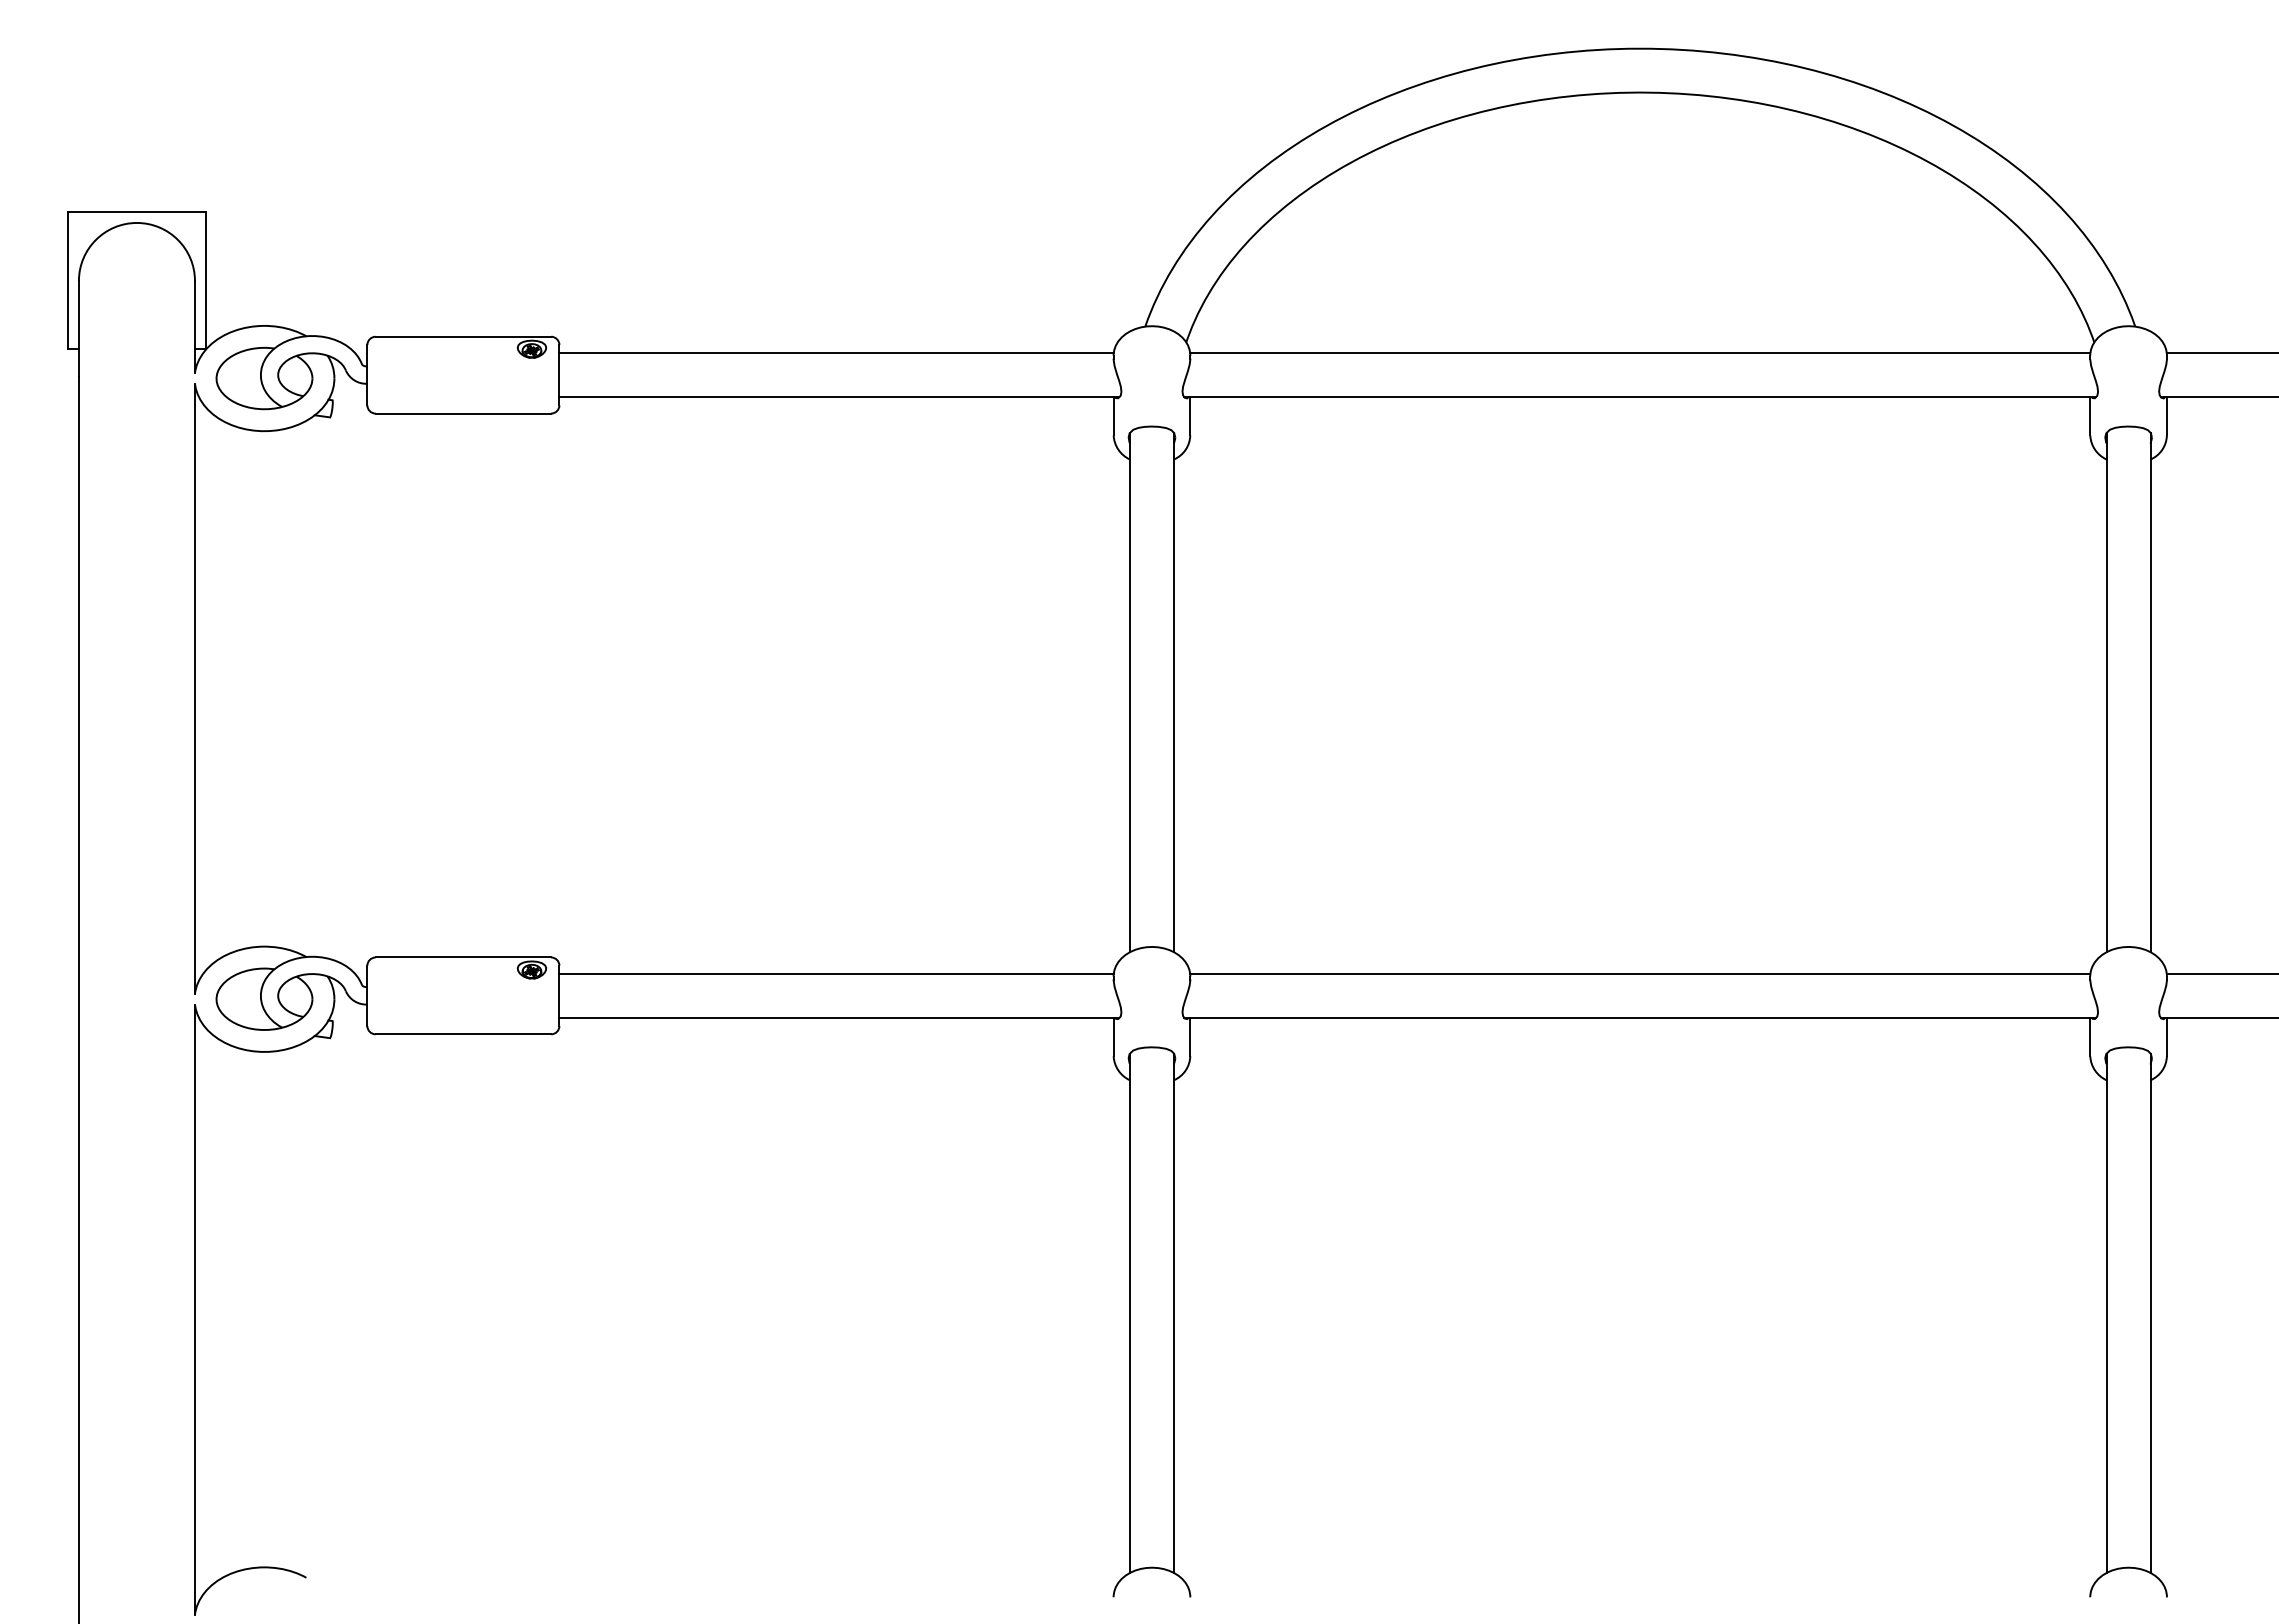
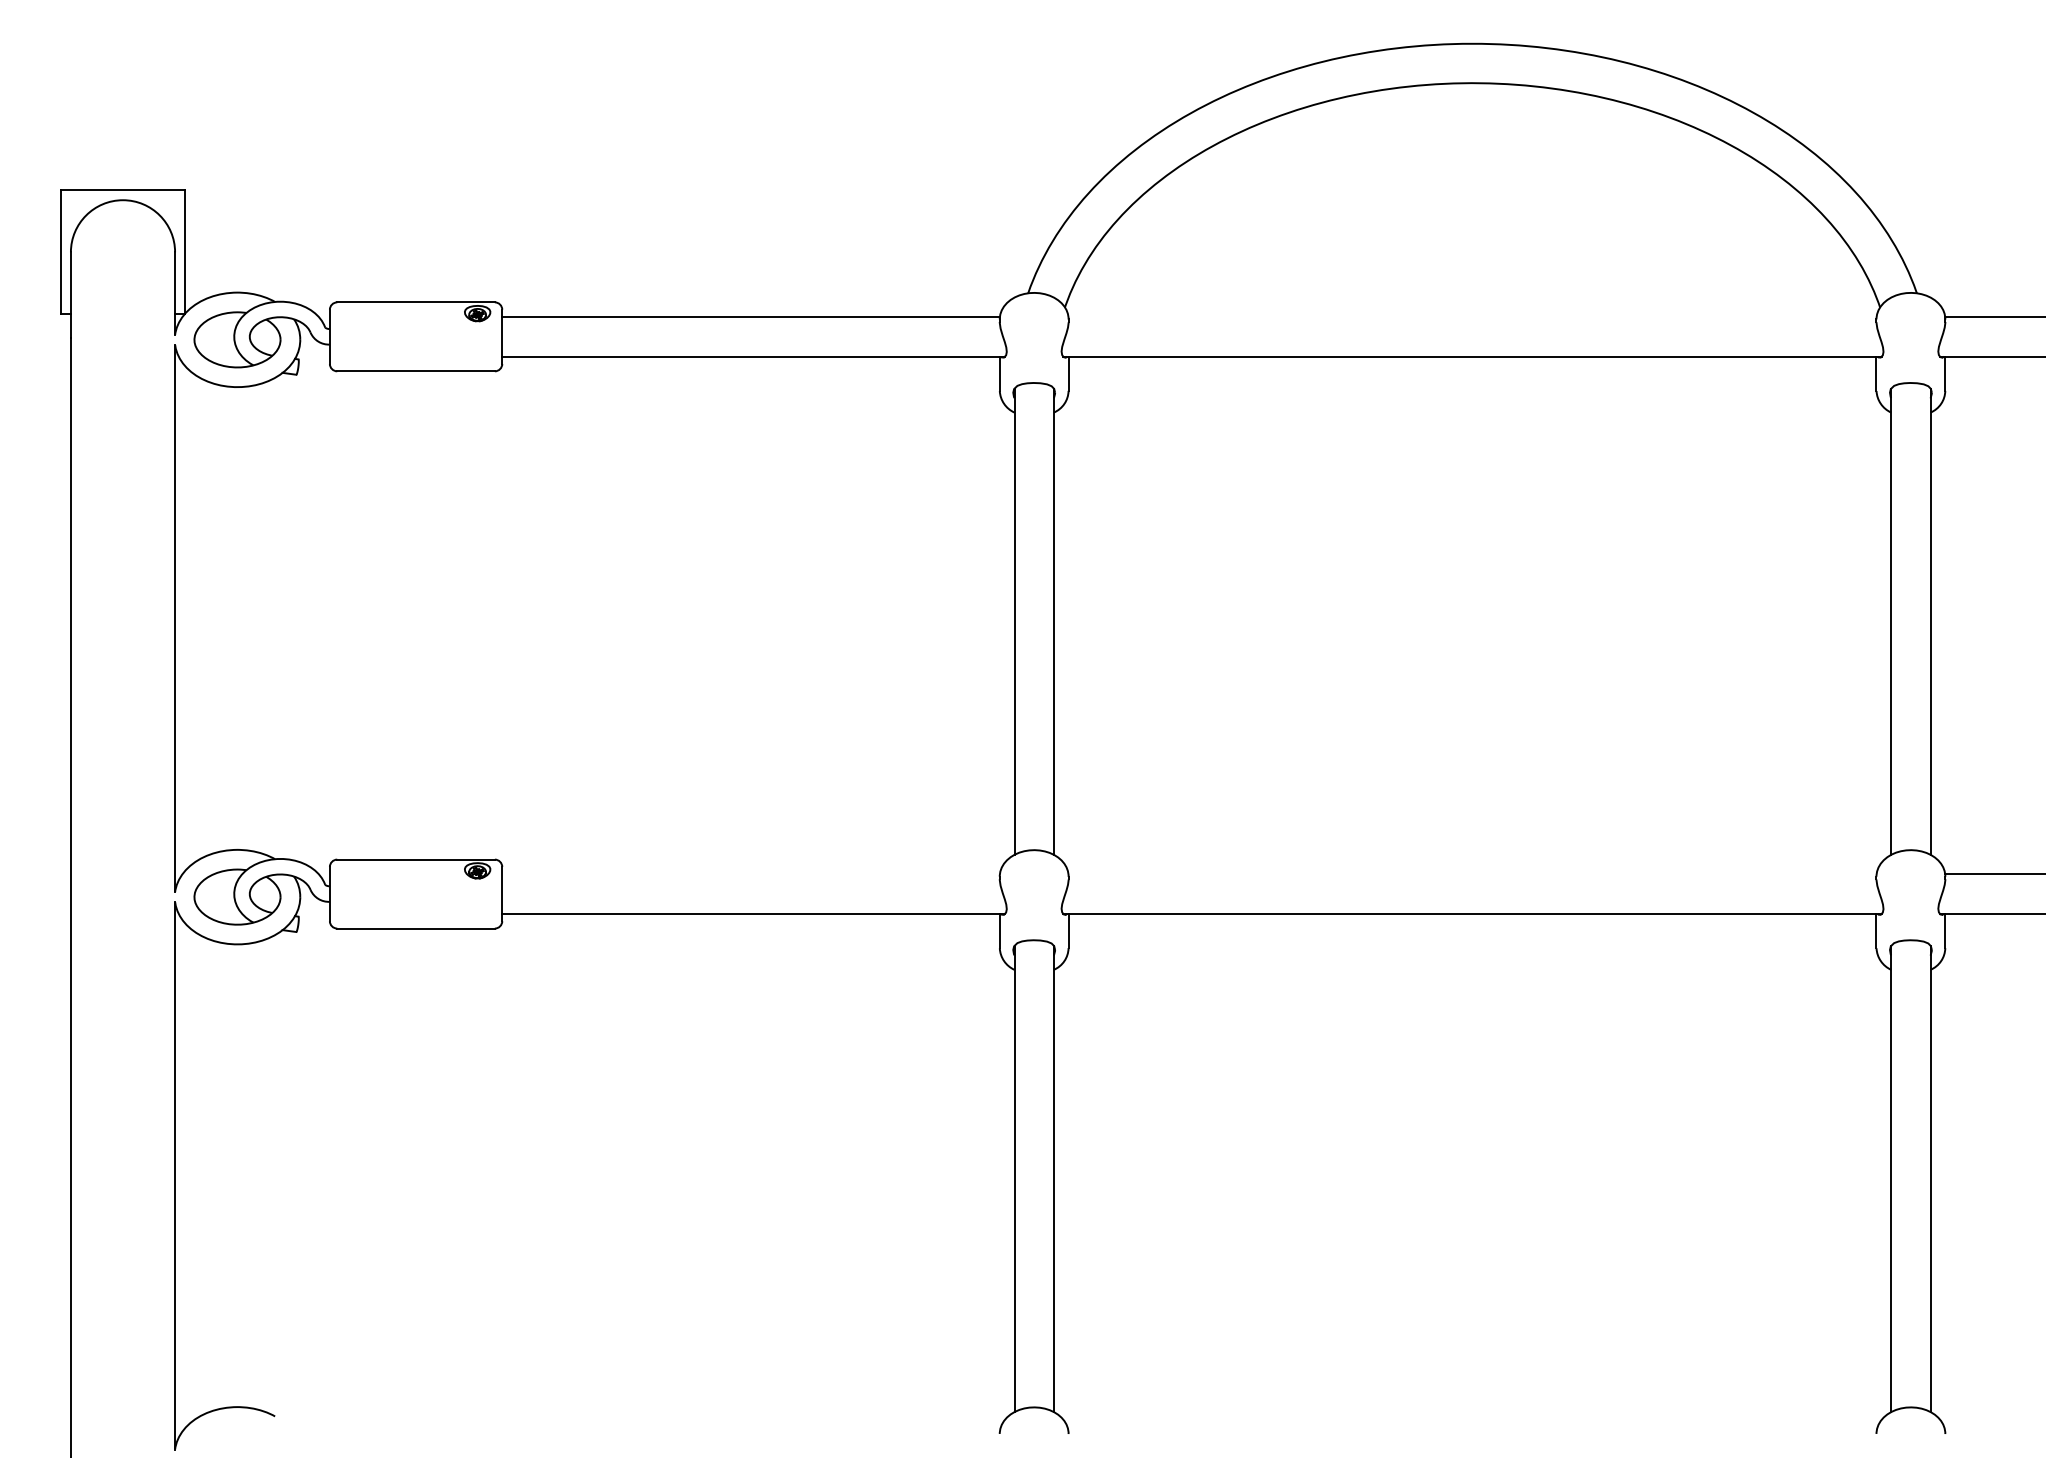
line: (1640, 353) -> (1472, 317), removed
line: (836, 973) -> (750, 873), removed
line: (1640, 973) -> (1472, 873), removed

